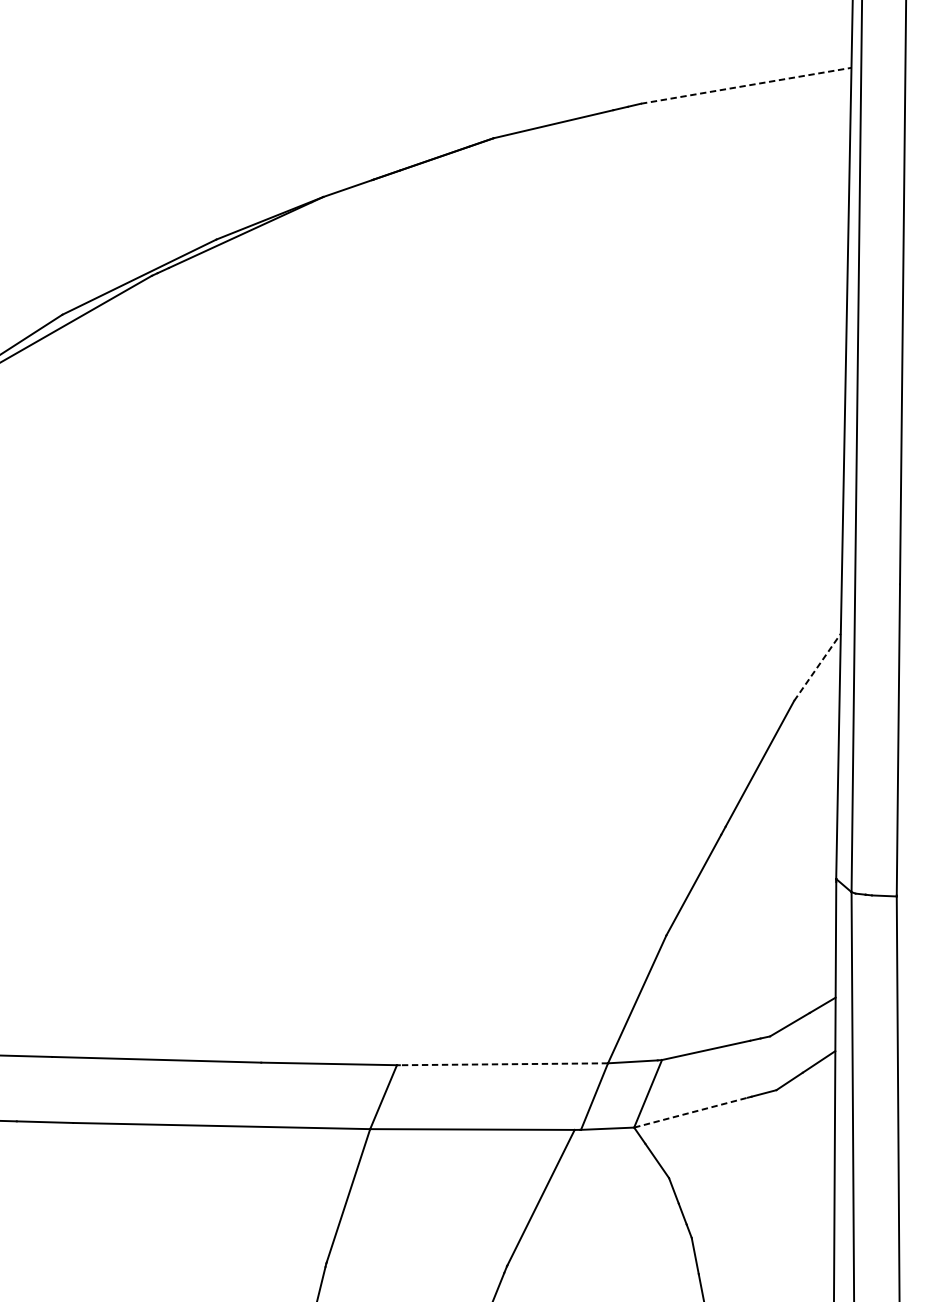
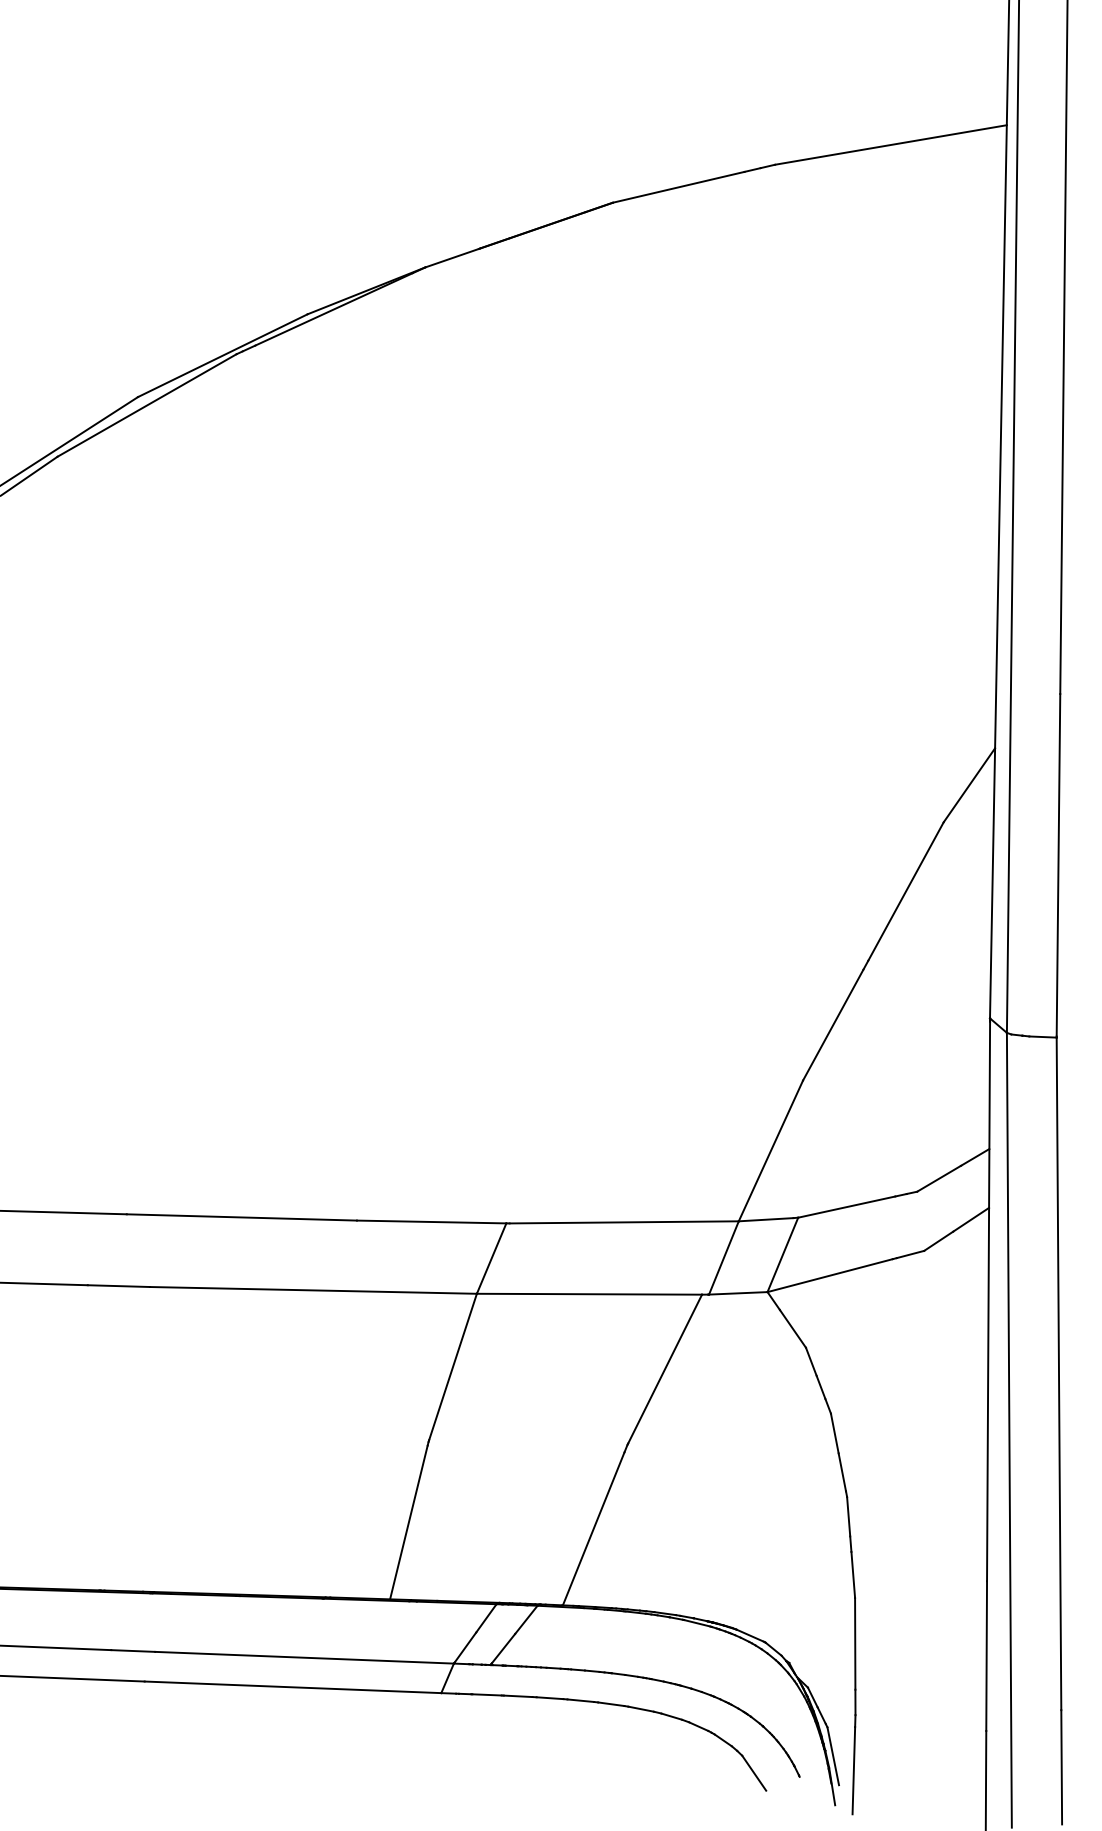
line: (745, 86) -> (890, 145), dashed -> solid
line: (817, 666) -> (969, 784), dashed -> solid
line: (504, 1064) -> (624, 1222), dashed -> solid
line: (691, 1112) -> (830, 1275), dashed -> solid

